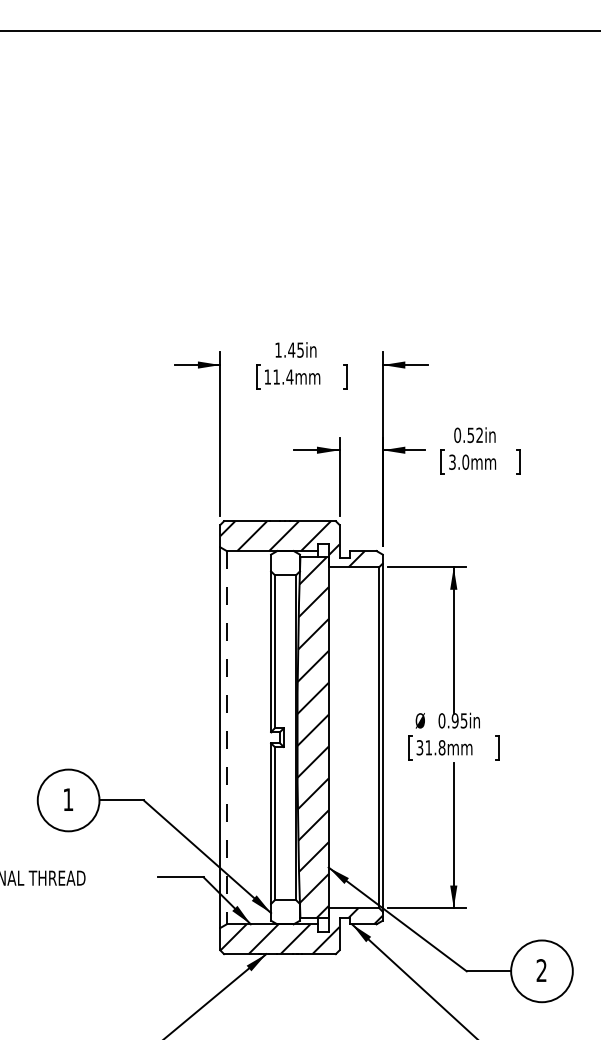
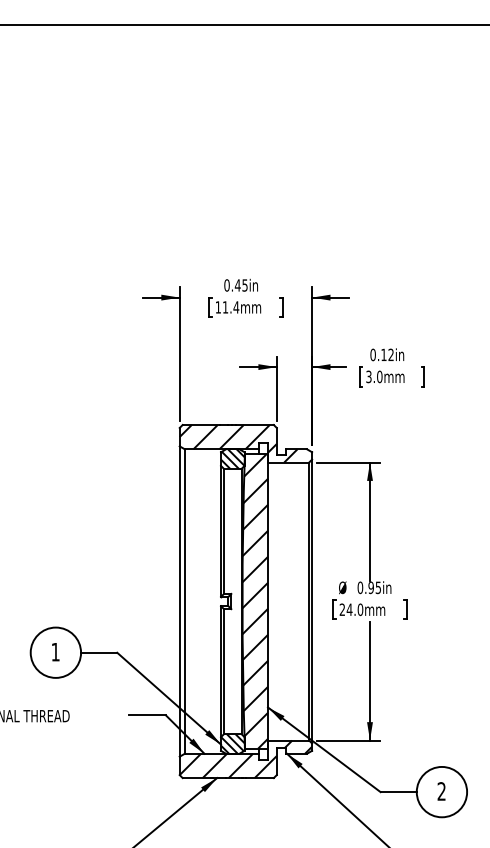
text: (277, 350) -> (226, 285), 1.45in -> 0.45in
text: (470, 434) -> (383, 354), 0.52in -> 0.12in
hatch: (285, 562) -> (232, 458), added
line: (226, 738) -> (184, 602), dashed -> solid
text: (431, 747) -> (351, 609), 31.8mm -> 24.0mm
hatch: (285, 911) -> (232, 743), added

